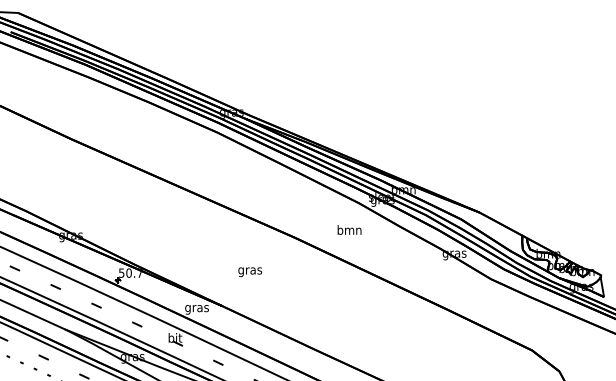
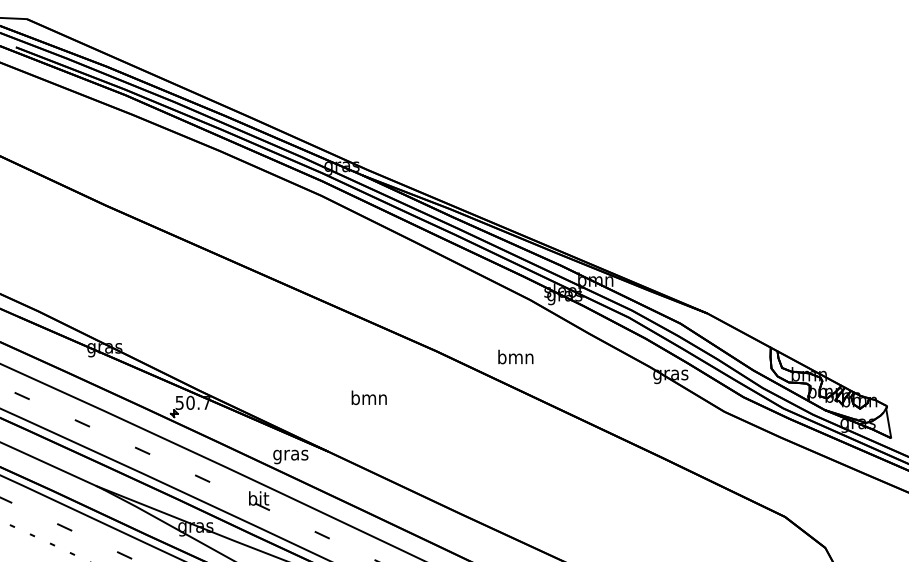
text: (349, 229) -> (515, 356), moved
text: (250, 270) -> (369, 399), gras -> bmn

